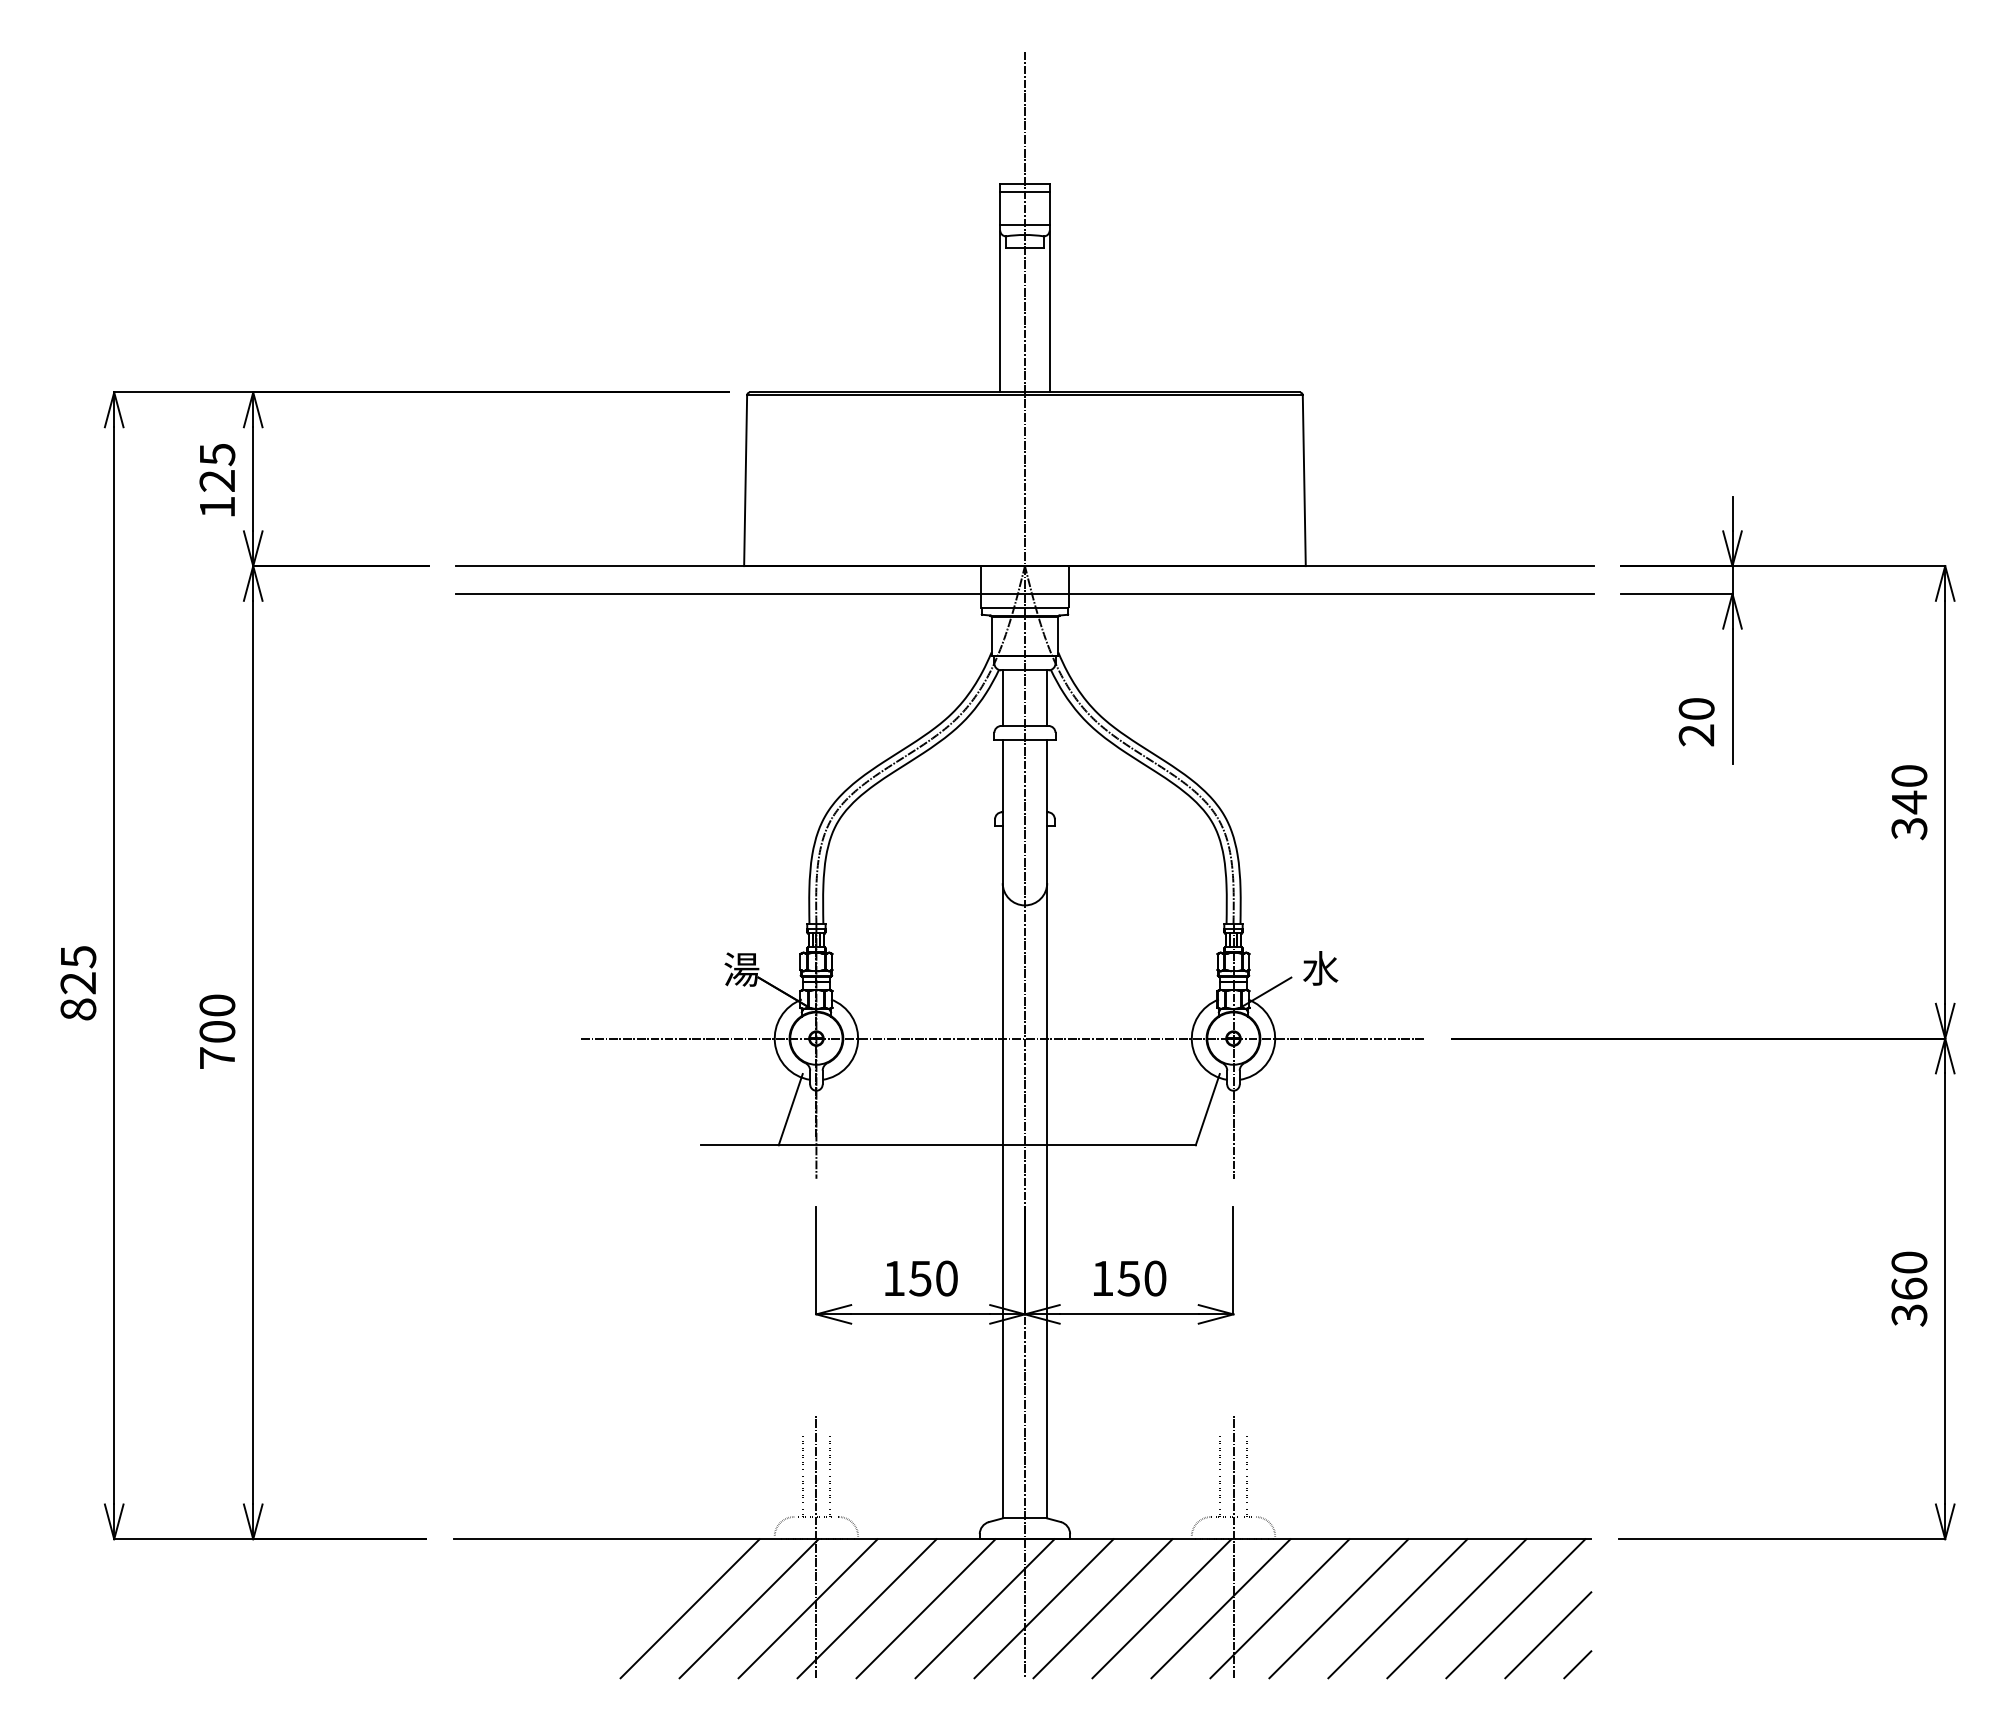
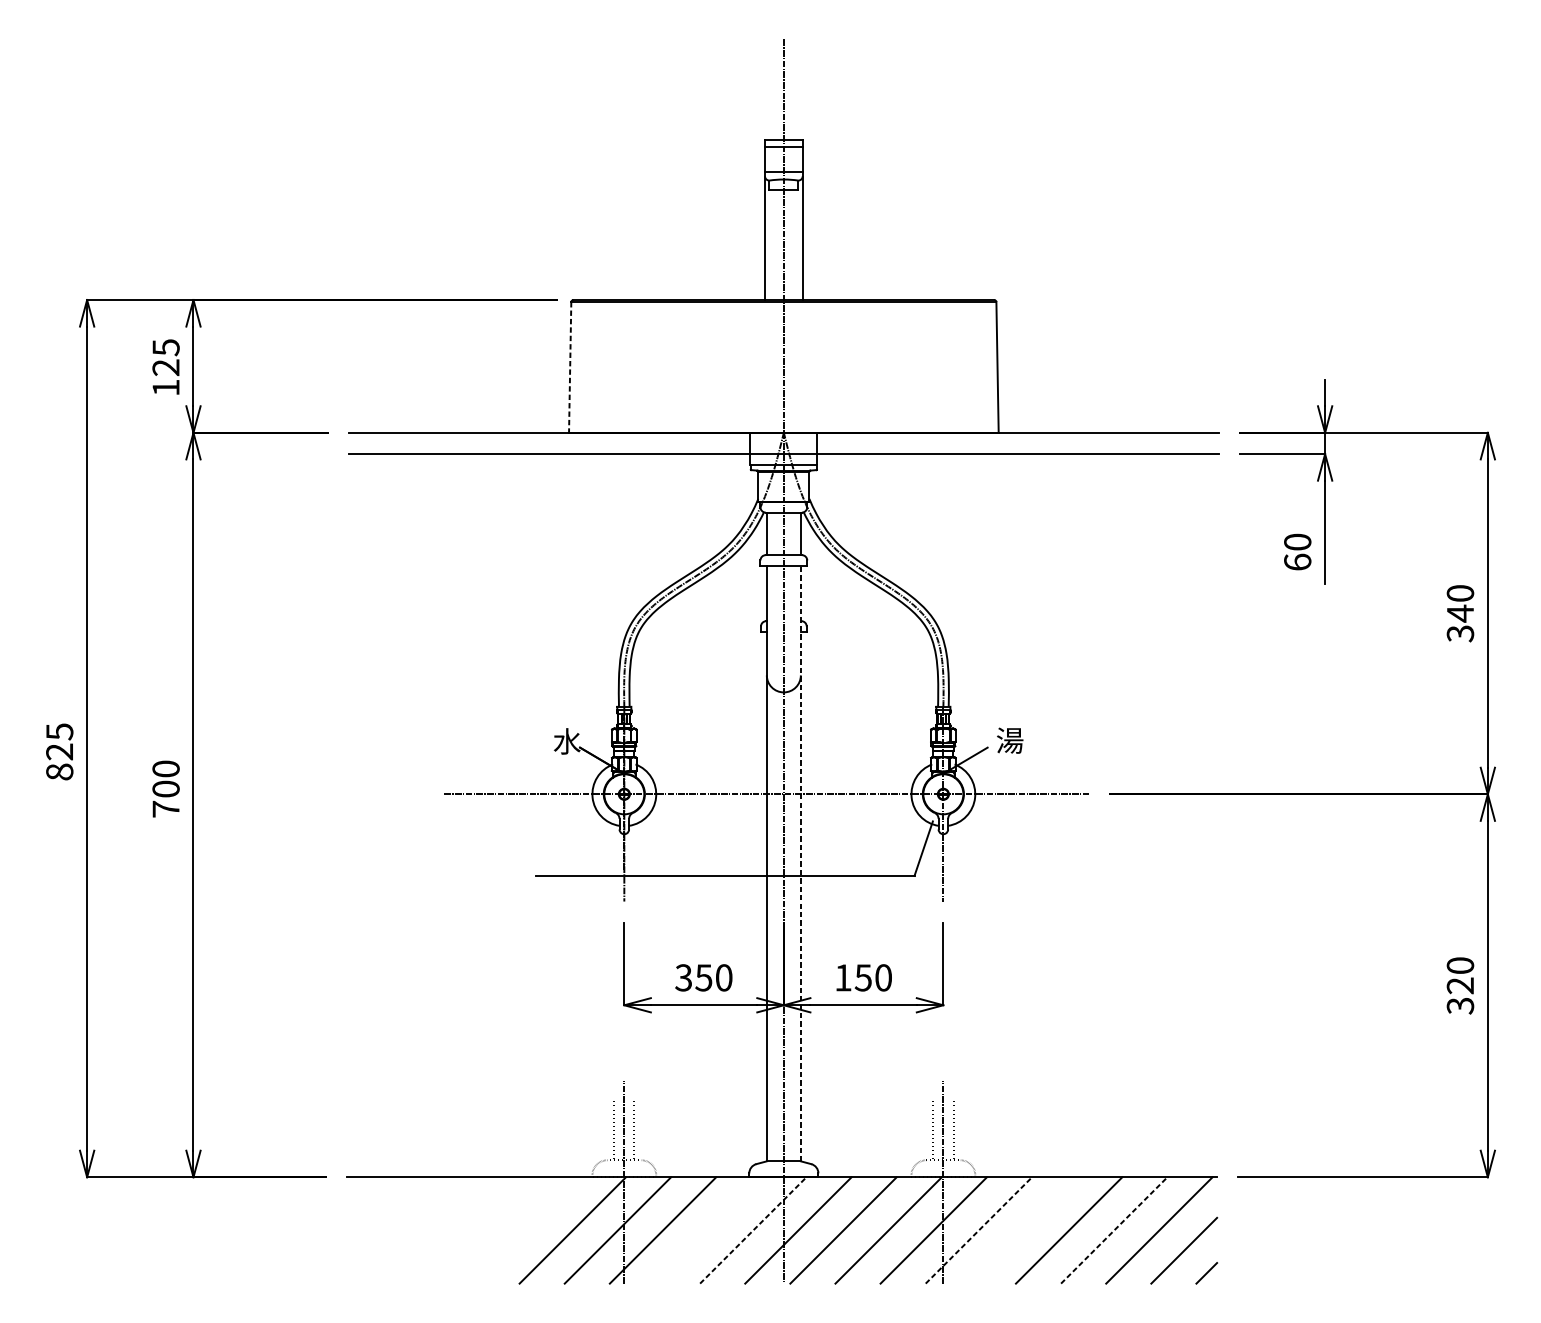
line: (745, 481) -> (570, 368), solid -> dashed
text: (1696, 735) -> (1297, 562), 20 -> 60
text: (1320, 968) -> (1009, 740), 水 -> 湯
text: (741, 969) -> (567, 741), 湯 -> 水
line: (790, 1109) -> (604, 848), removed
line: (1047, 1128) -> (801, 863), solid -> dashed
text: (893, 1278) -> (683, 977), 150 -> 350
text: (1909, 1288) -> (1460, 985), 360 -> 320
line: (689, 1608) -> (527, 1230), removed
line: (925, 1608) -> (707, 1230), removed
line: (985, 1608) -> (753, 1230), solid -> dashed
line: (1280, 1608) -> (979, 1230), solid -> dashed
line: (1338, 1608) -> (1023, 1230), removed
line: (1457, 1608) -> (1114, 1230), solid -> dashed

